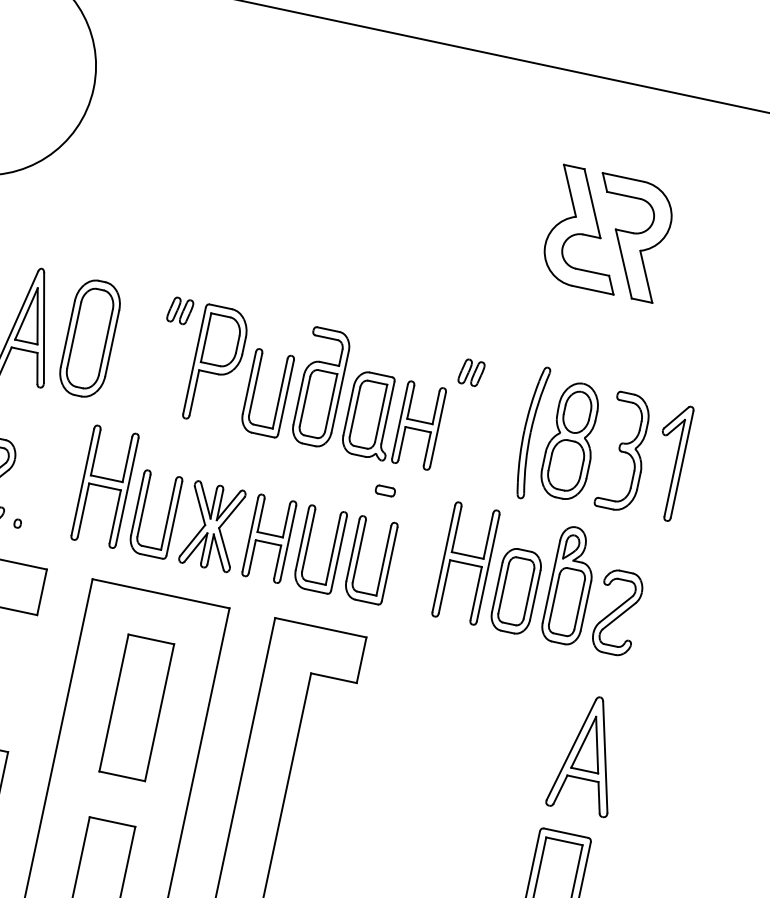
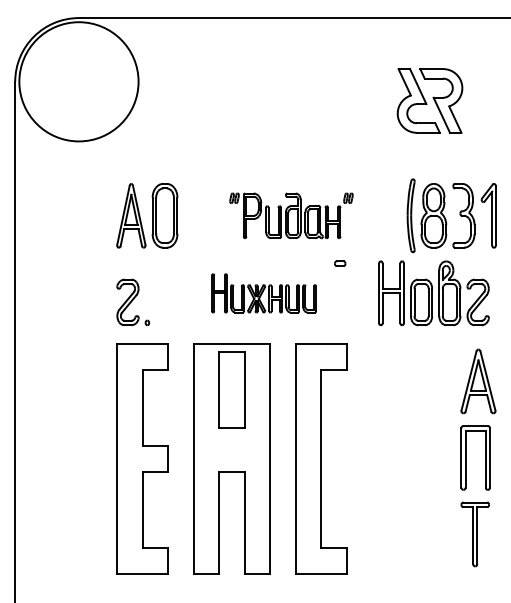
part: (316, 386) -> (291, 215), size x0.7
part: (236, 515) -> (263, 293), size x0.6
part: (136, 707) -> (231, 389), moved

